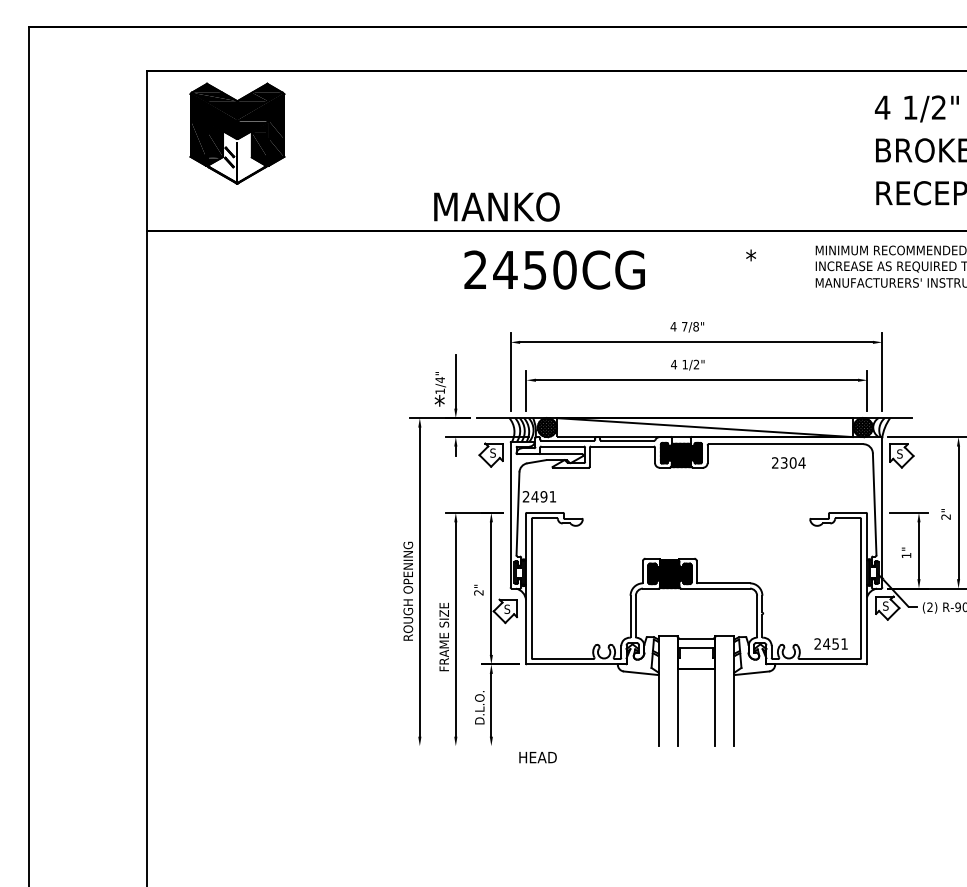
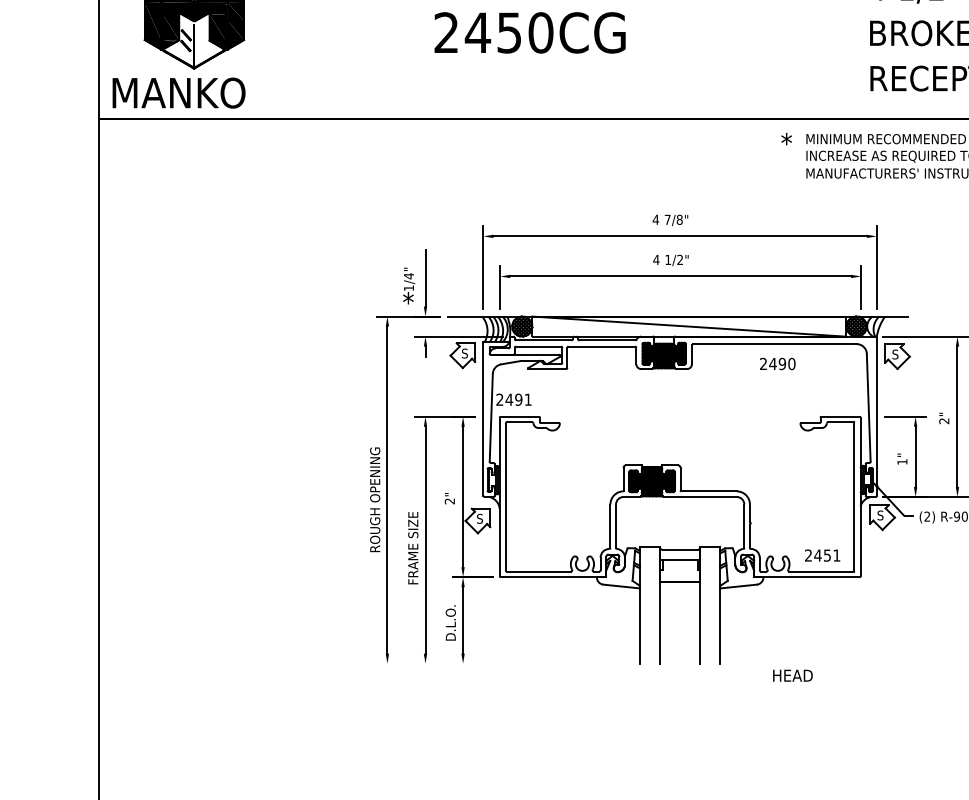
text: (496, 206) -> (178, 92), moved
text: (750, 255) -> (785, 139), moved
text: (554, 269) -> (529, 32), moved
text: (792, 462) -> (781, 363), 2304 -> 2490
text: (537, 757) -> (792, 675), moved

